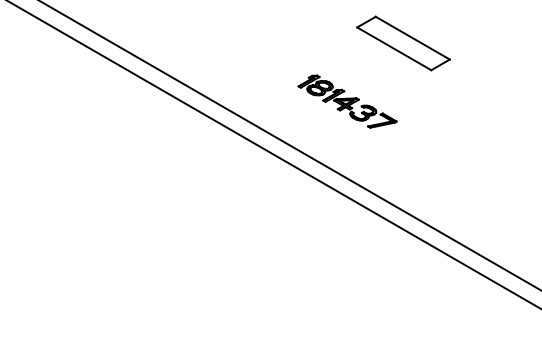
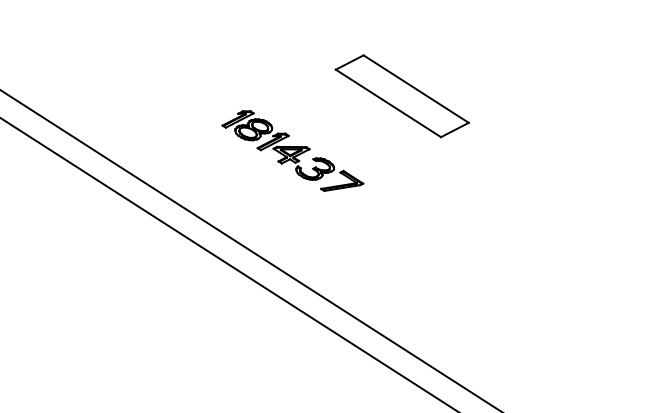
part: (347, 101) -> (292, 151), moved

